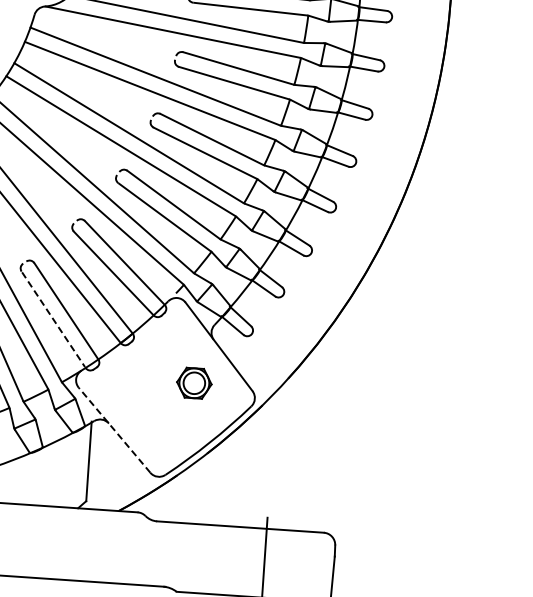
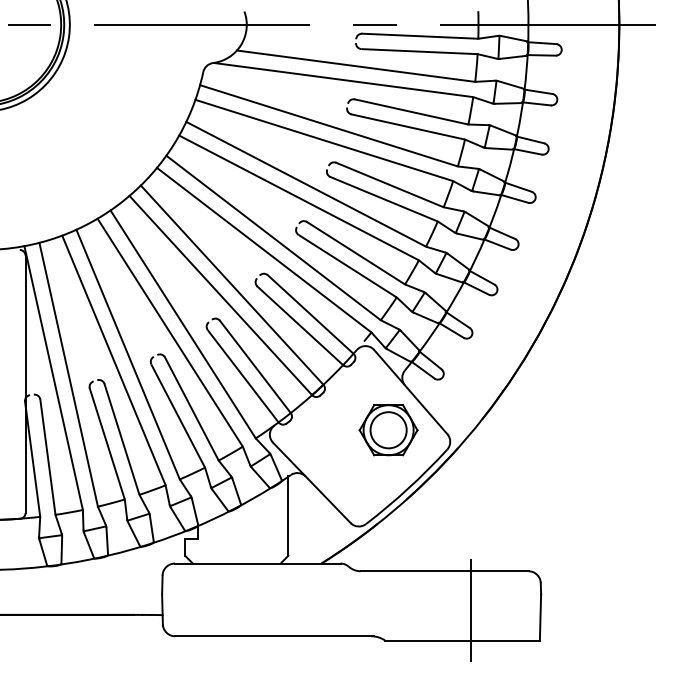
line: (53, 319) -> (243, 376), dashed -> solid
part: (194, 383) -> (388, 430), size x1.67
line: (114, 429) -> (311, 482), dashed -> solid

